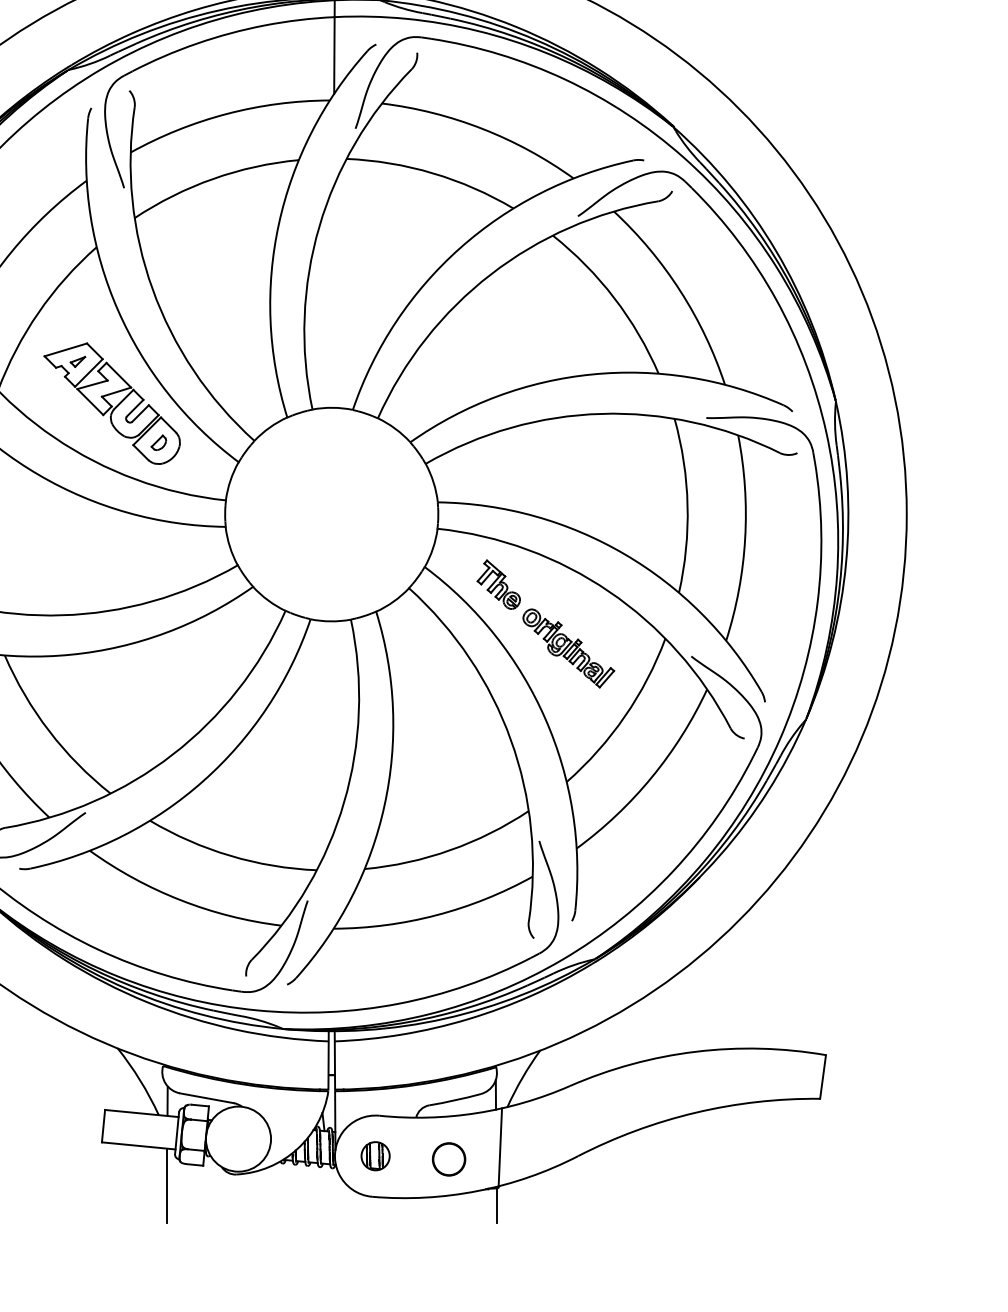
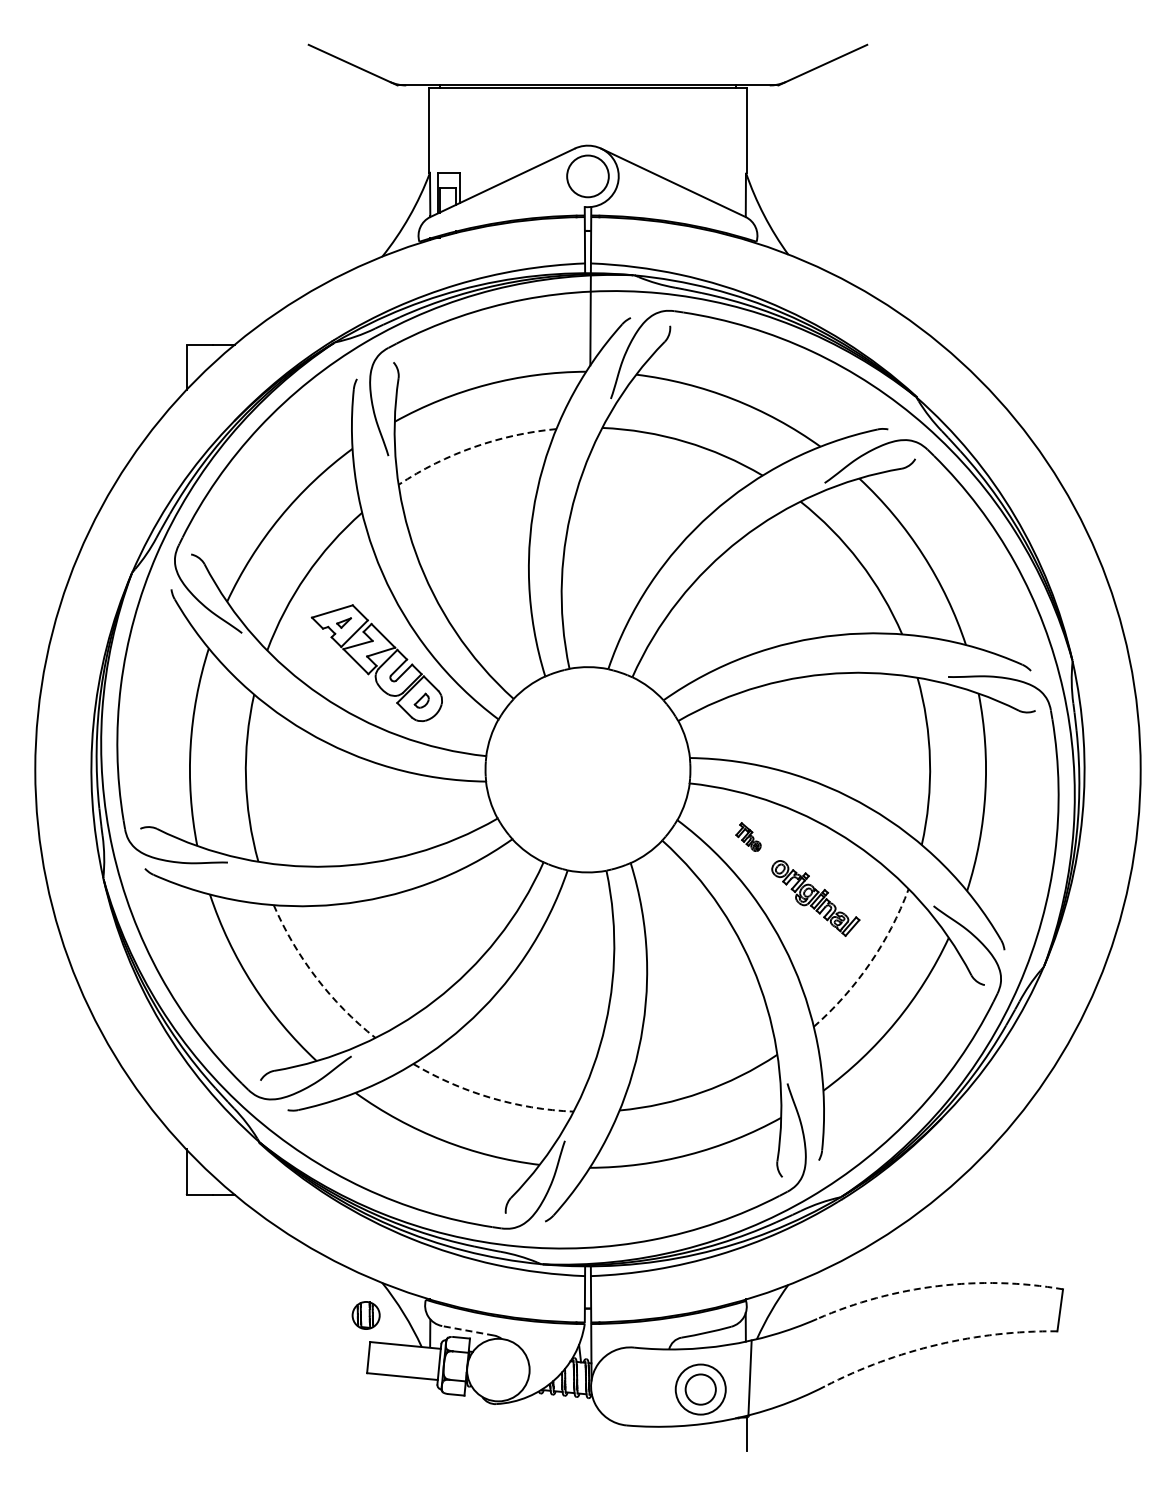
arc: (213, 179) -> (474, 447), solid -> dashed
part: (498, 584) -> (748, 836), size x0.6
arc: (624, 716) -> (869, 963), solid -> dashed
arc: (49, 730) -> (316, 977), solid -> dashed
arc: (230, 855) -> (490, 1097), solid -> dashed
arc: (695, 1052) -> (937, 1286), solid -> dashed
line: (206, 1097) -> (467, 1330), solid -> dashed
arc: (695, 1112) -> (937, 1344), solid -> dashed
part: (374, 1156) -> (365, 1315), moved
circle: (448, 1159) -> (700, 1389), size x1.6
line: (166, 1186) -> (429, 1415), removed

